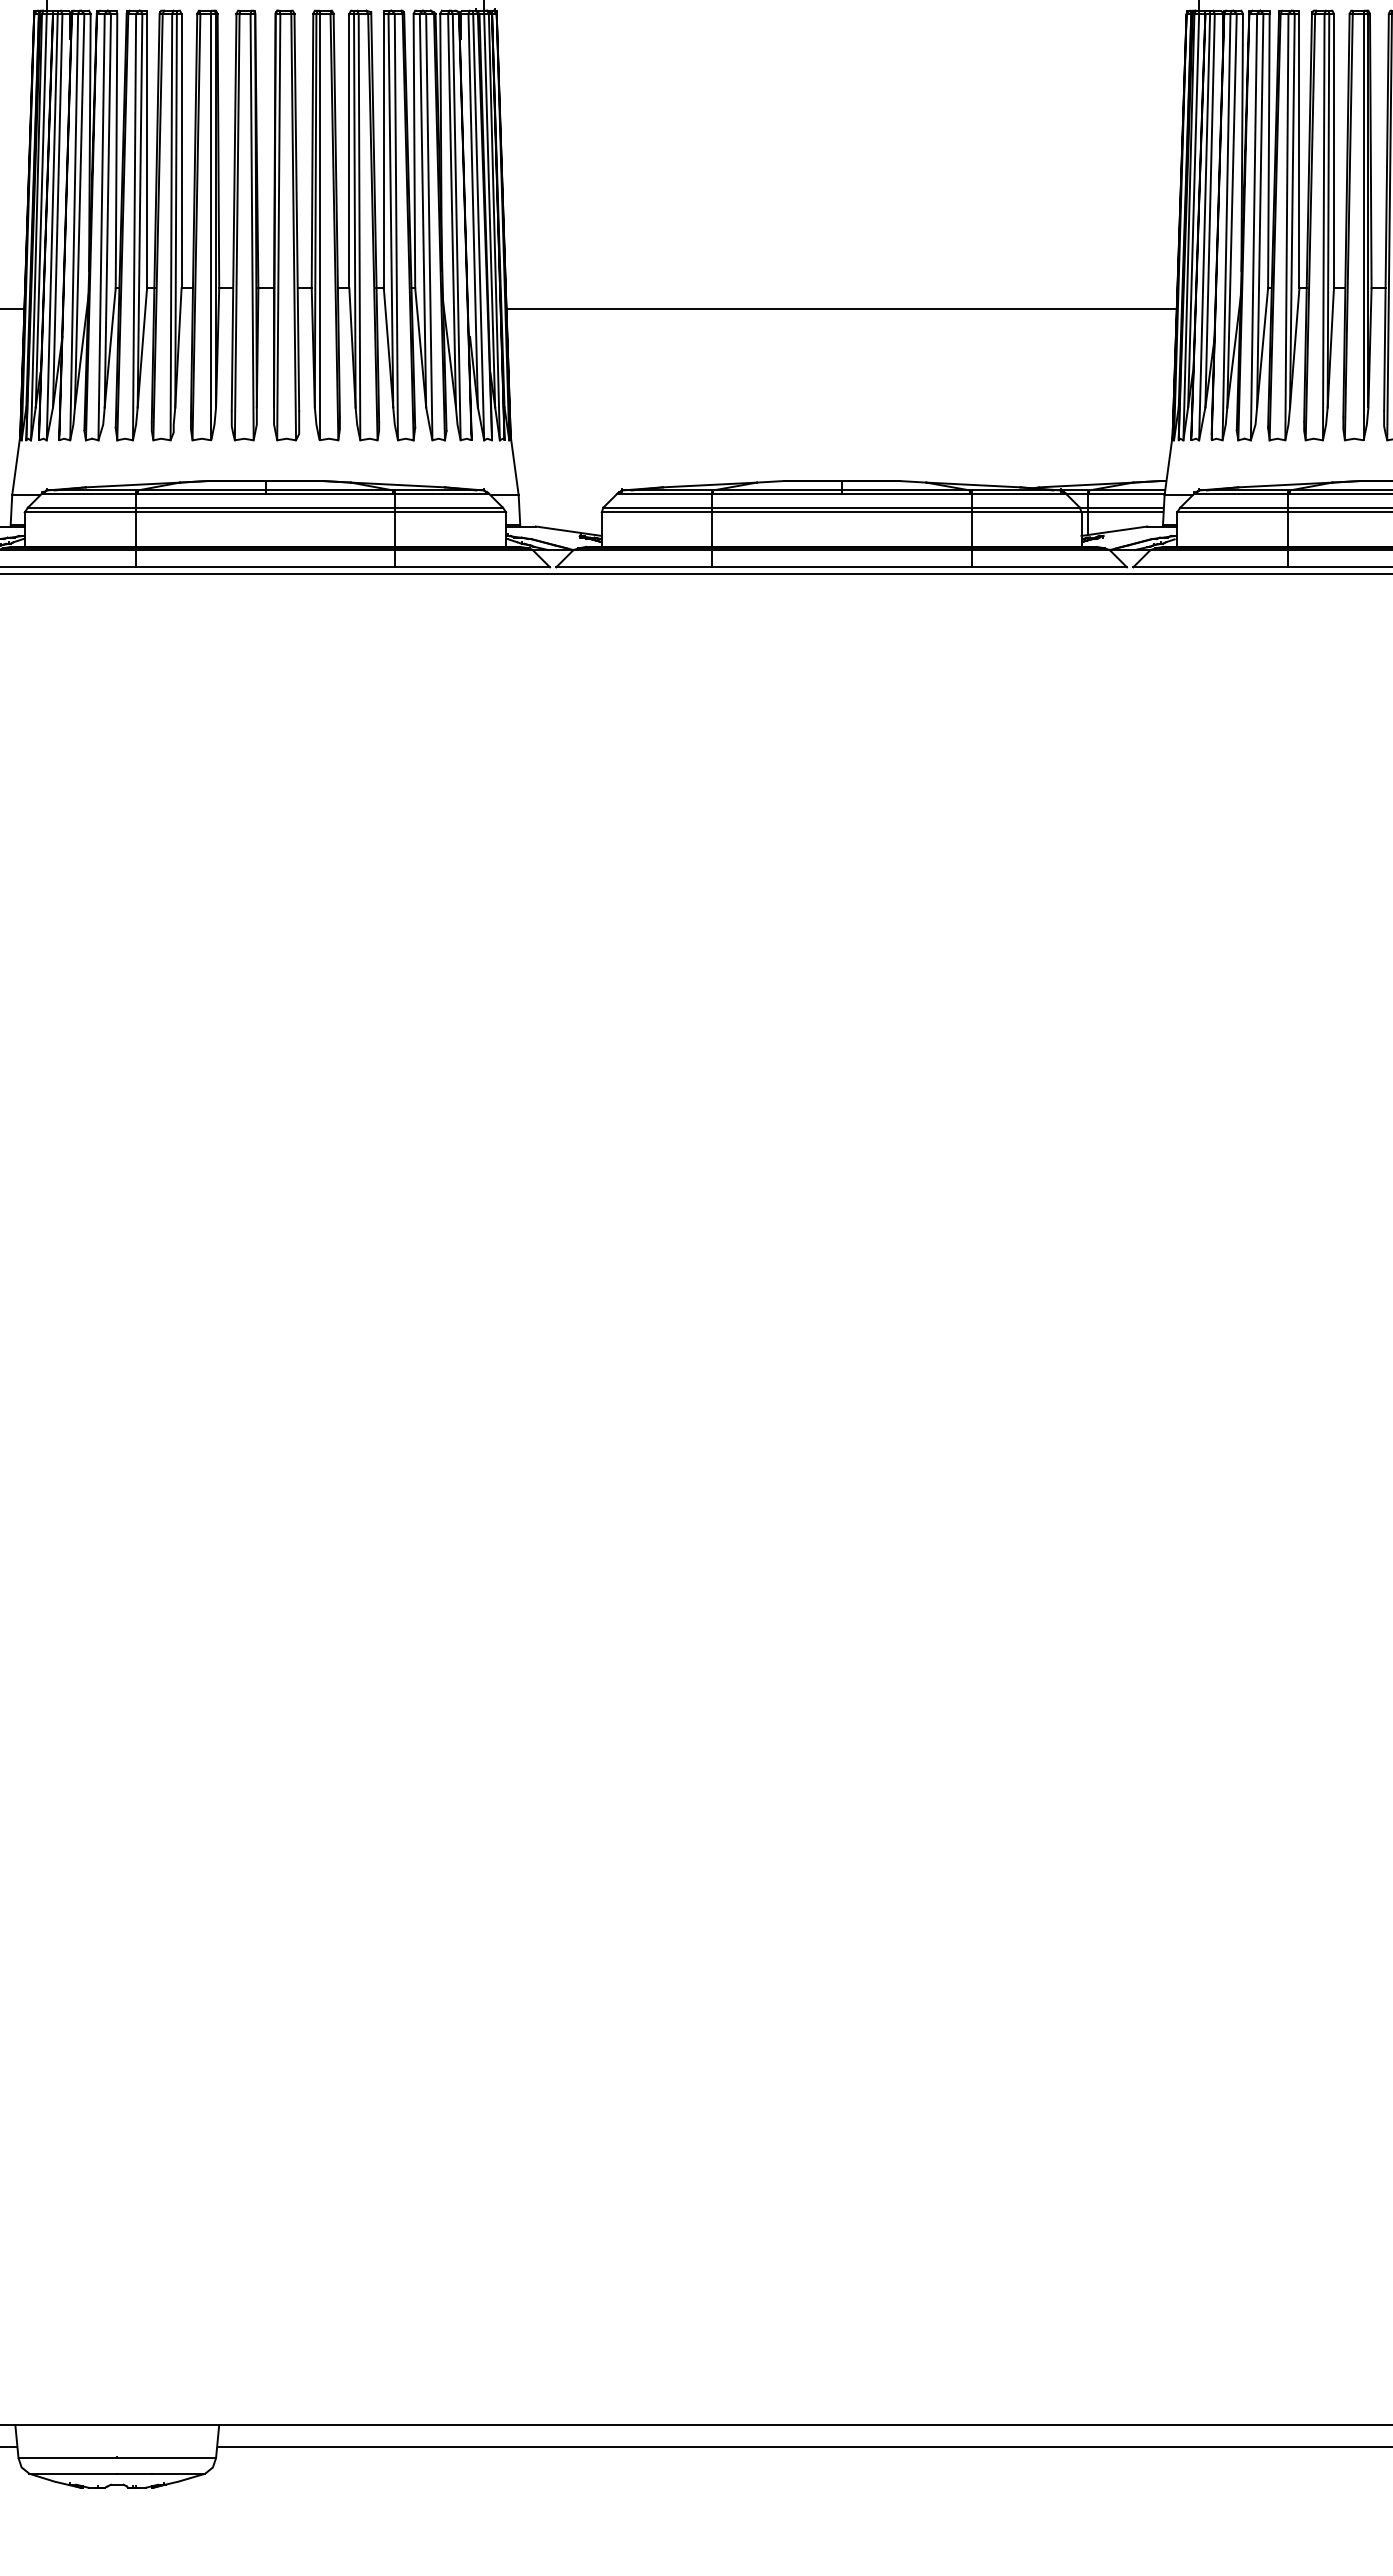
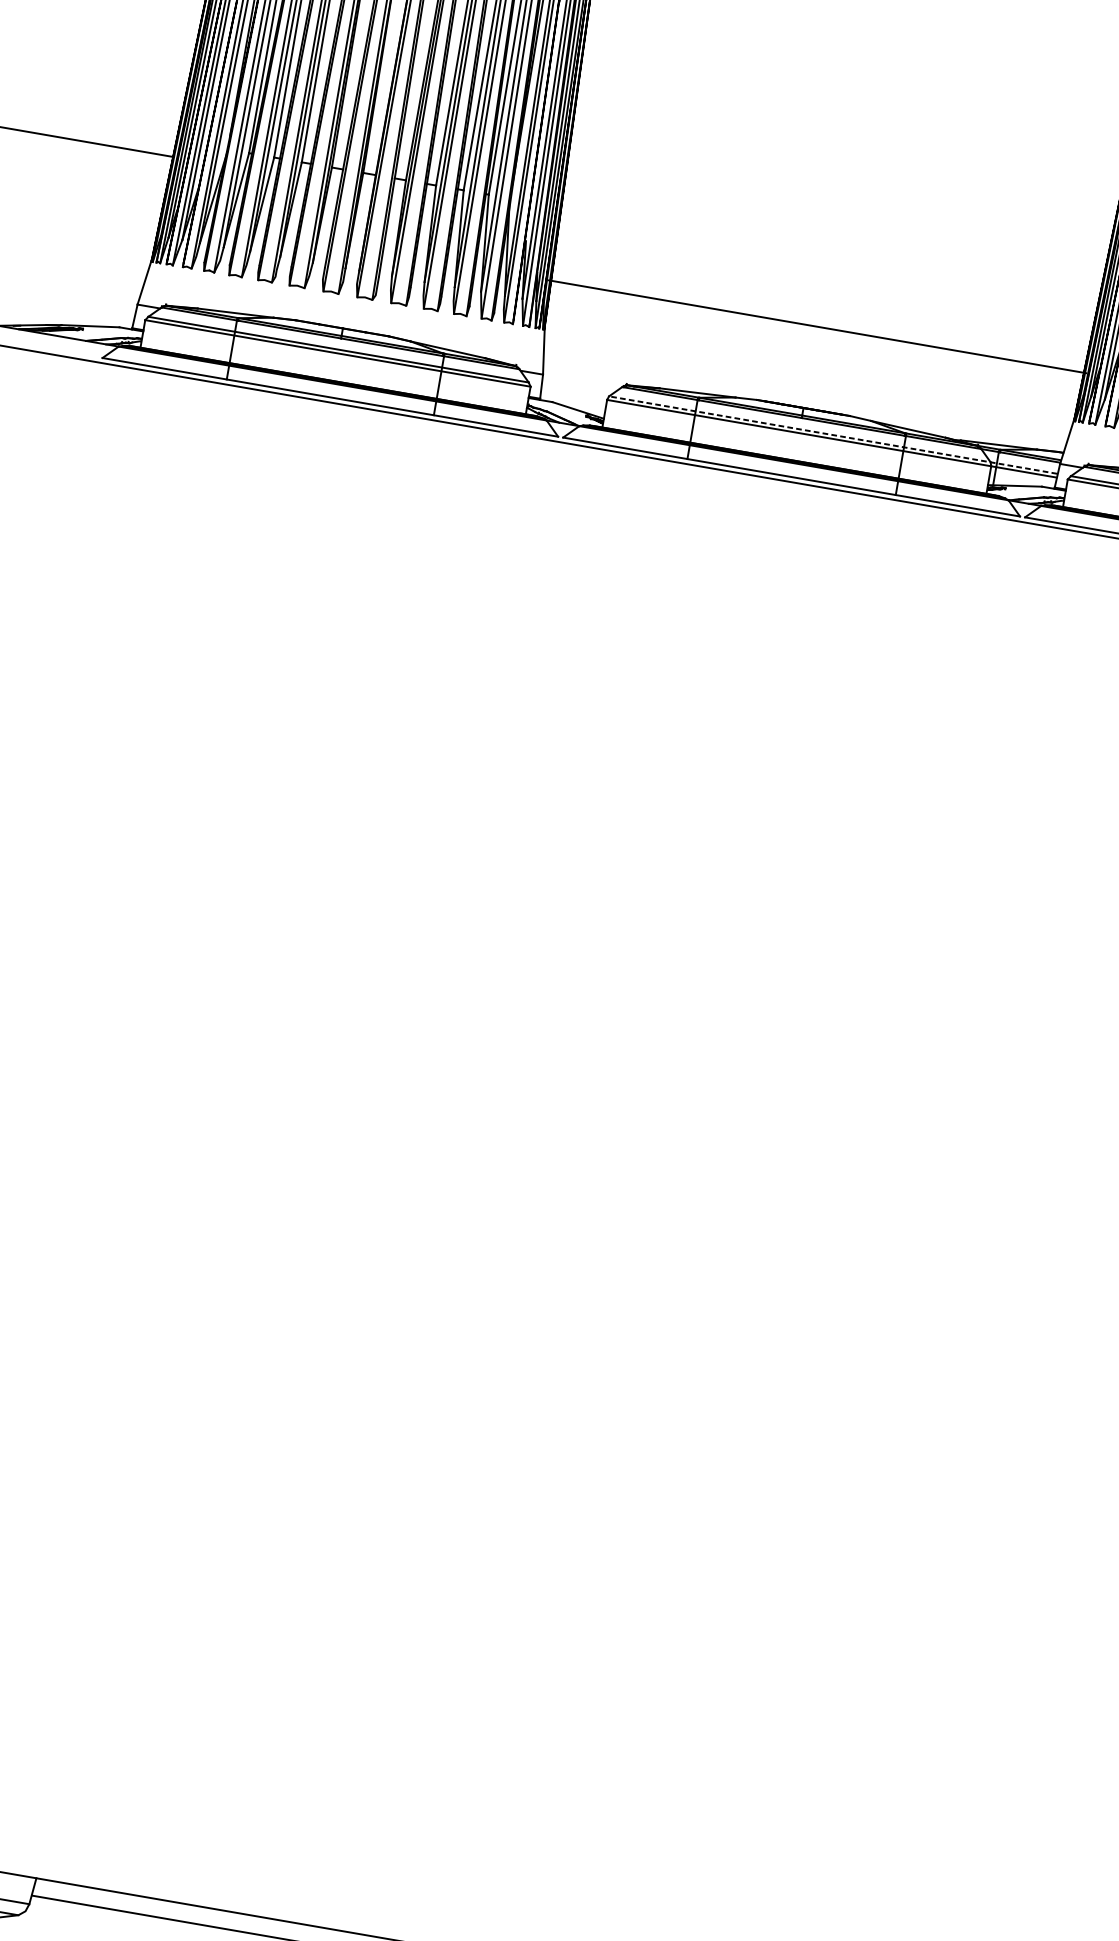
line: (841, 308) -> (817, 326), moved
line: (883, 507) -> (833, 434), solid -> dashed

